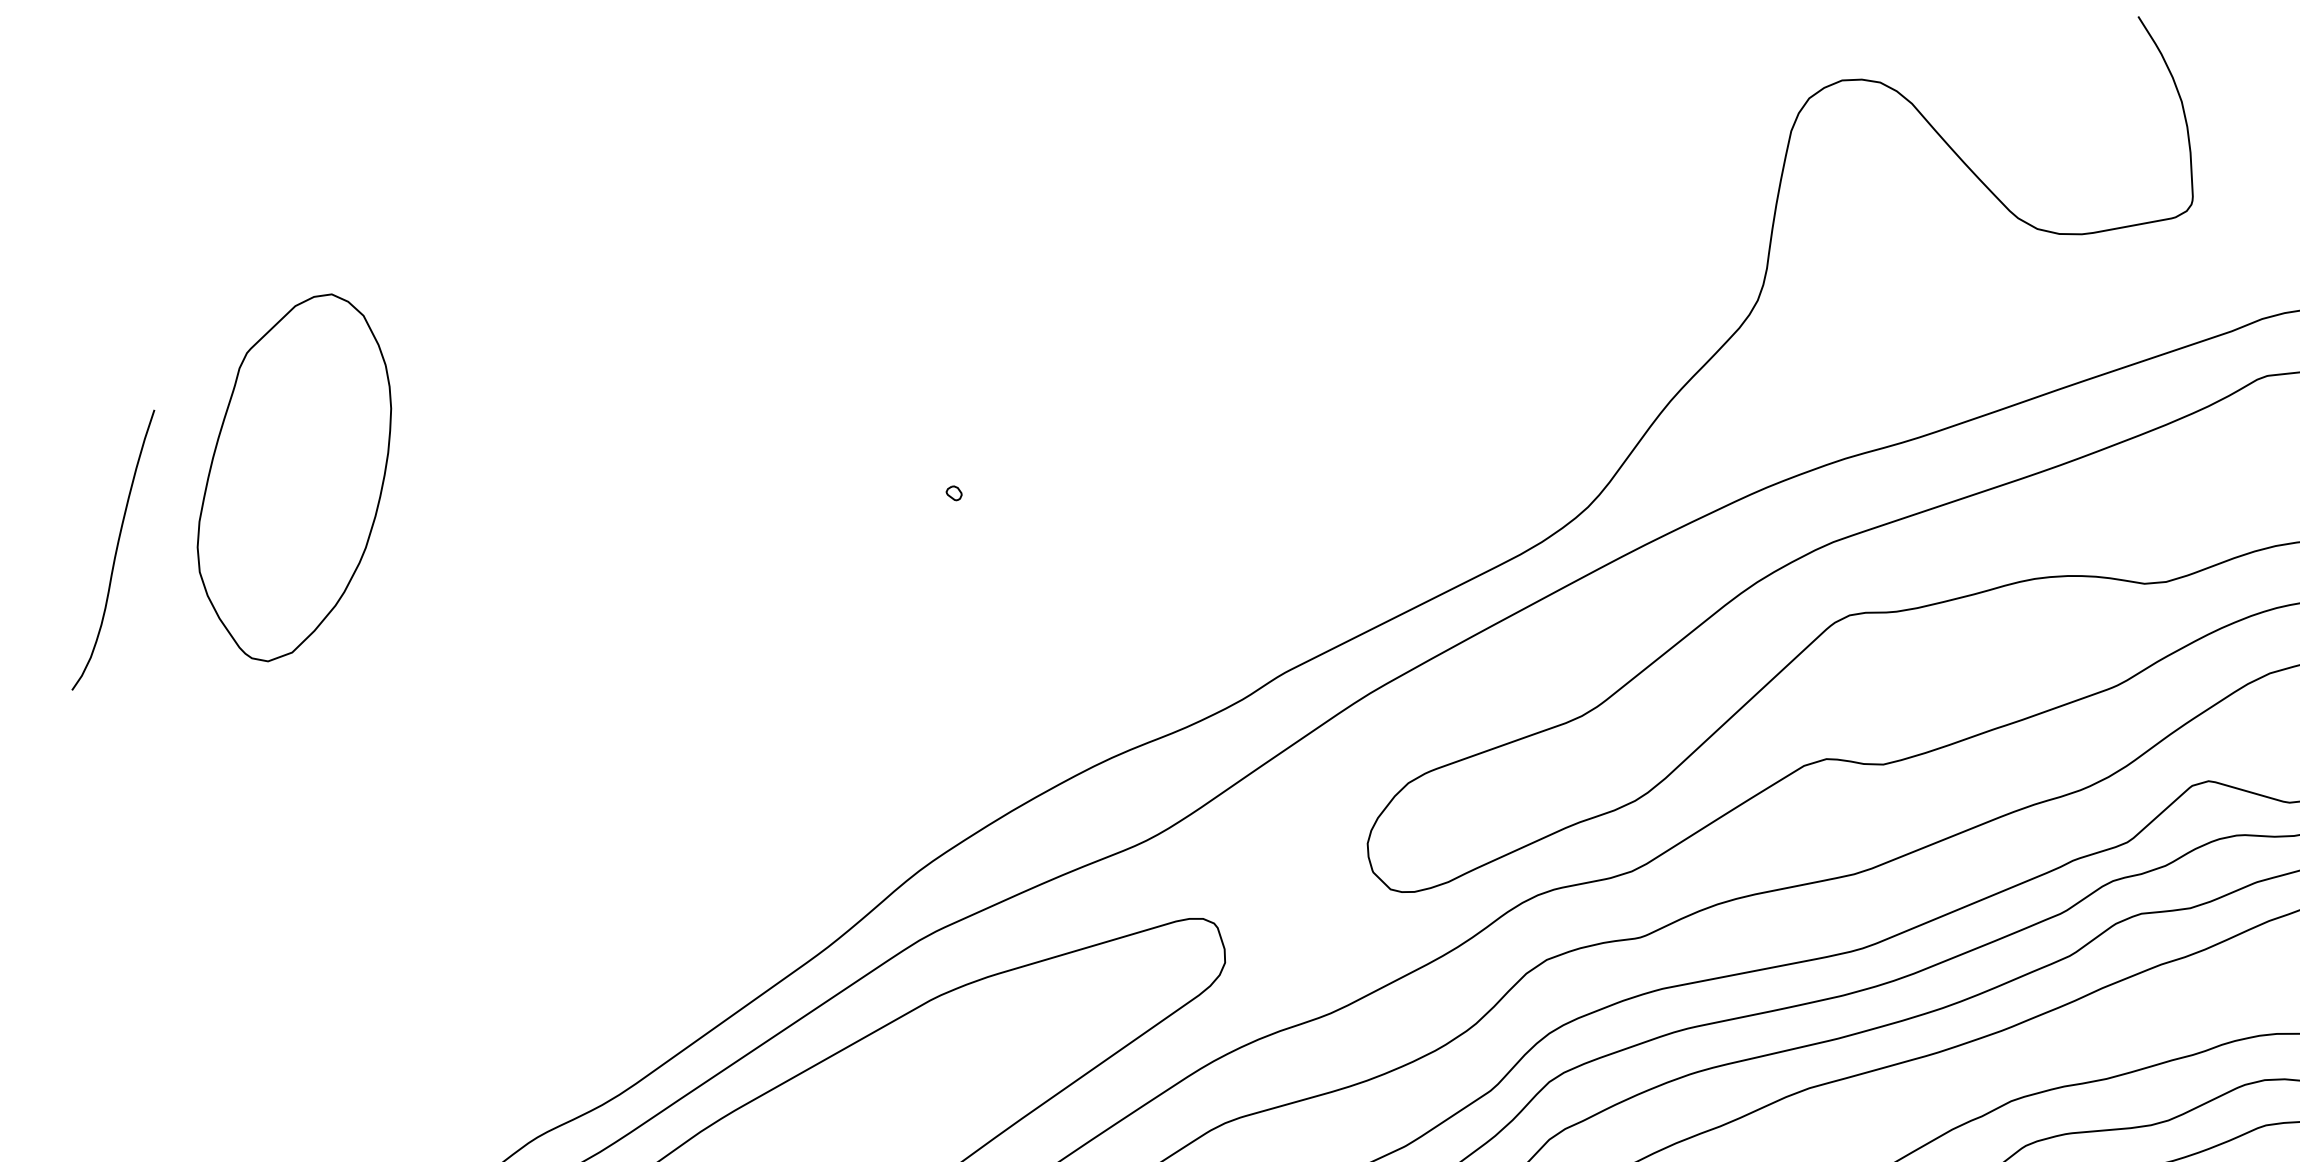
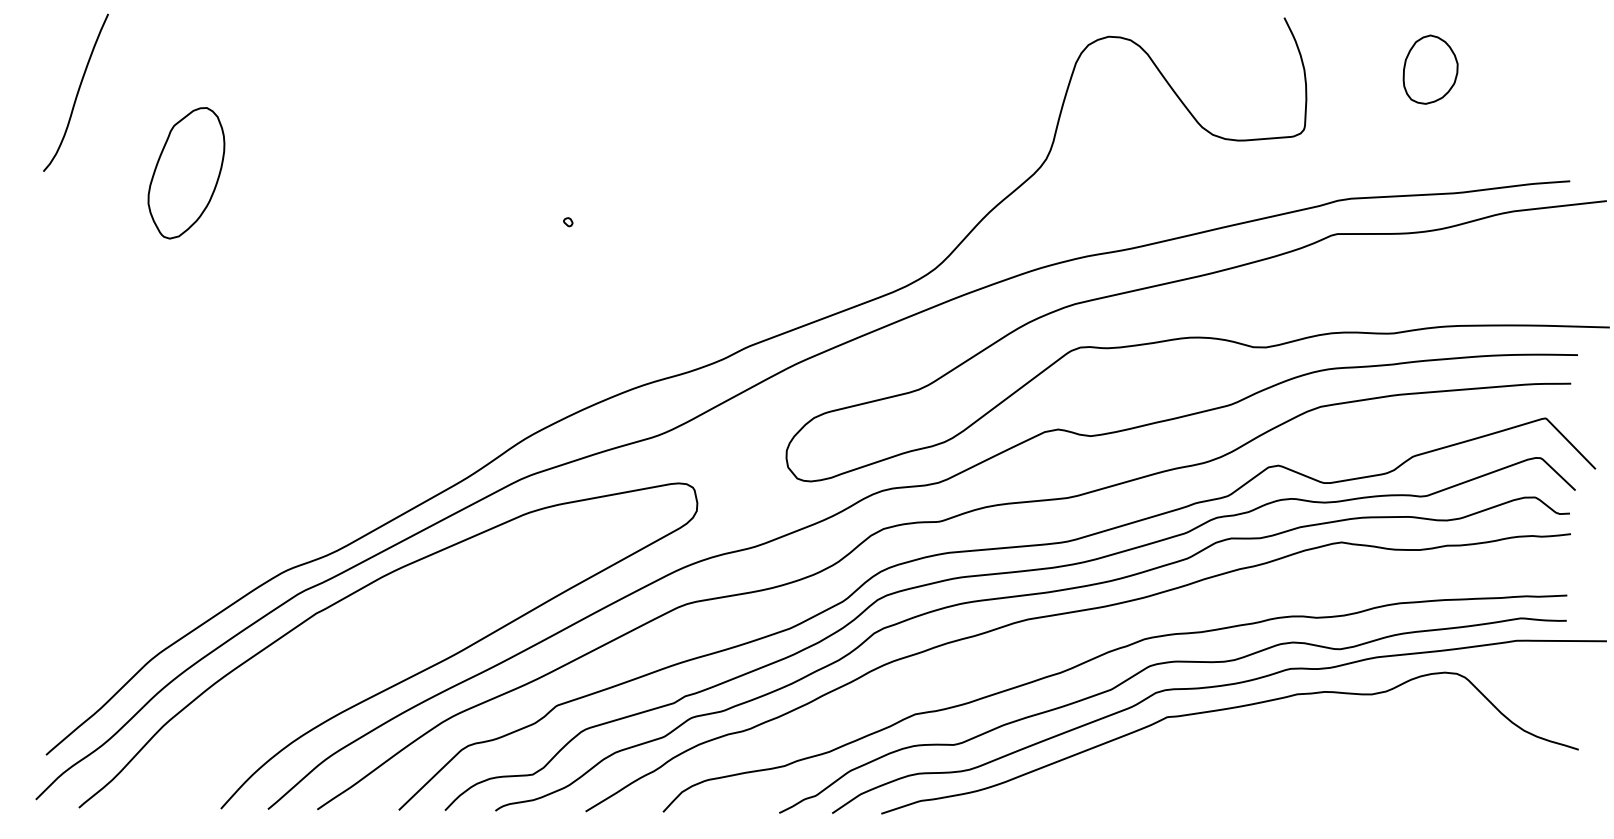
part: (294, 478) -> (186, 173), size x0.62
curve: (114, 551) -> (76, 93), moved

